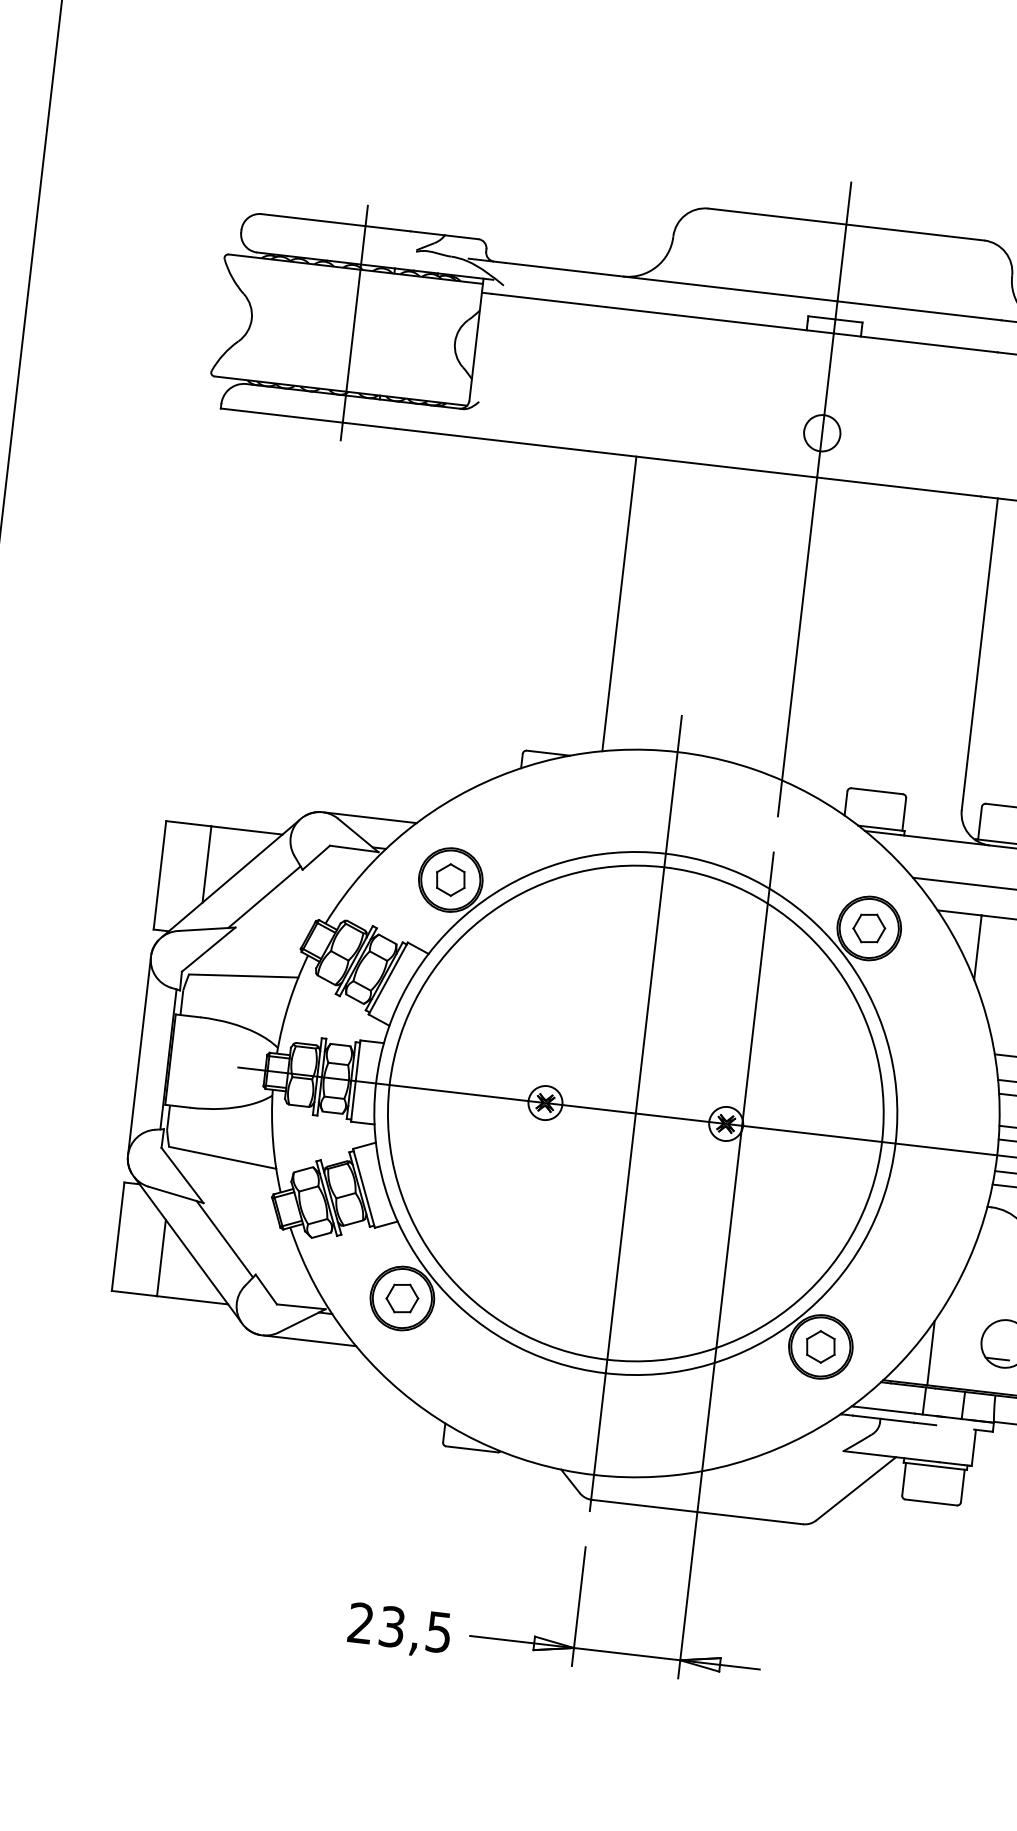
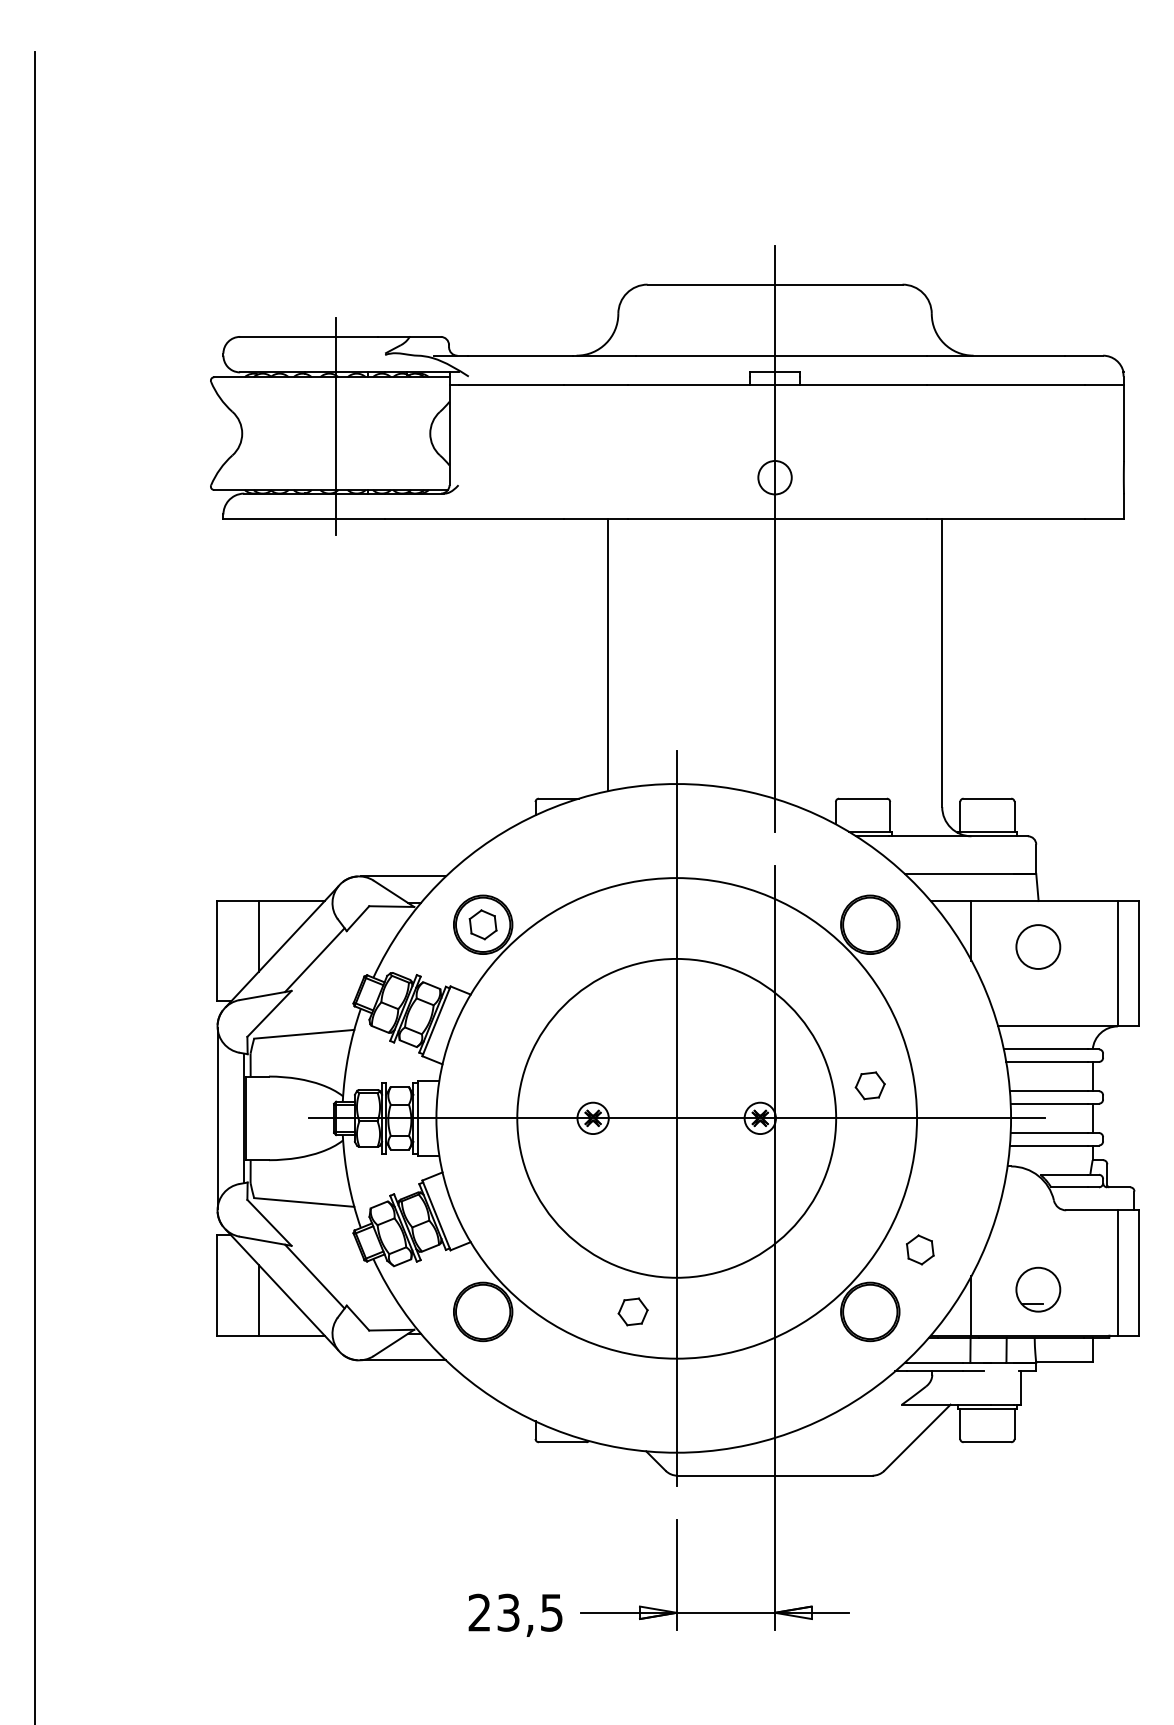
part: (868, 928) -> (869, 1085), moved
circle: (635, 1113) -> (676, 1118), size x0.7
part: (401, 1297) -> (632, 1311), moved
part: (821, 1346) -> (920, 1249), moved

